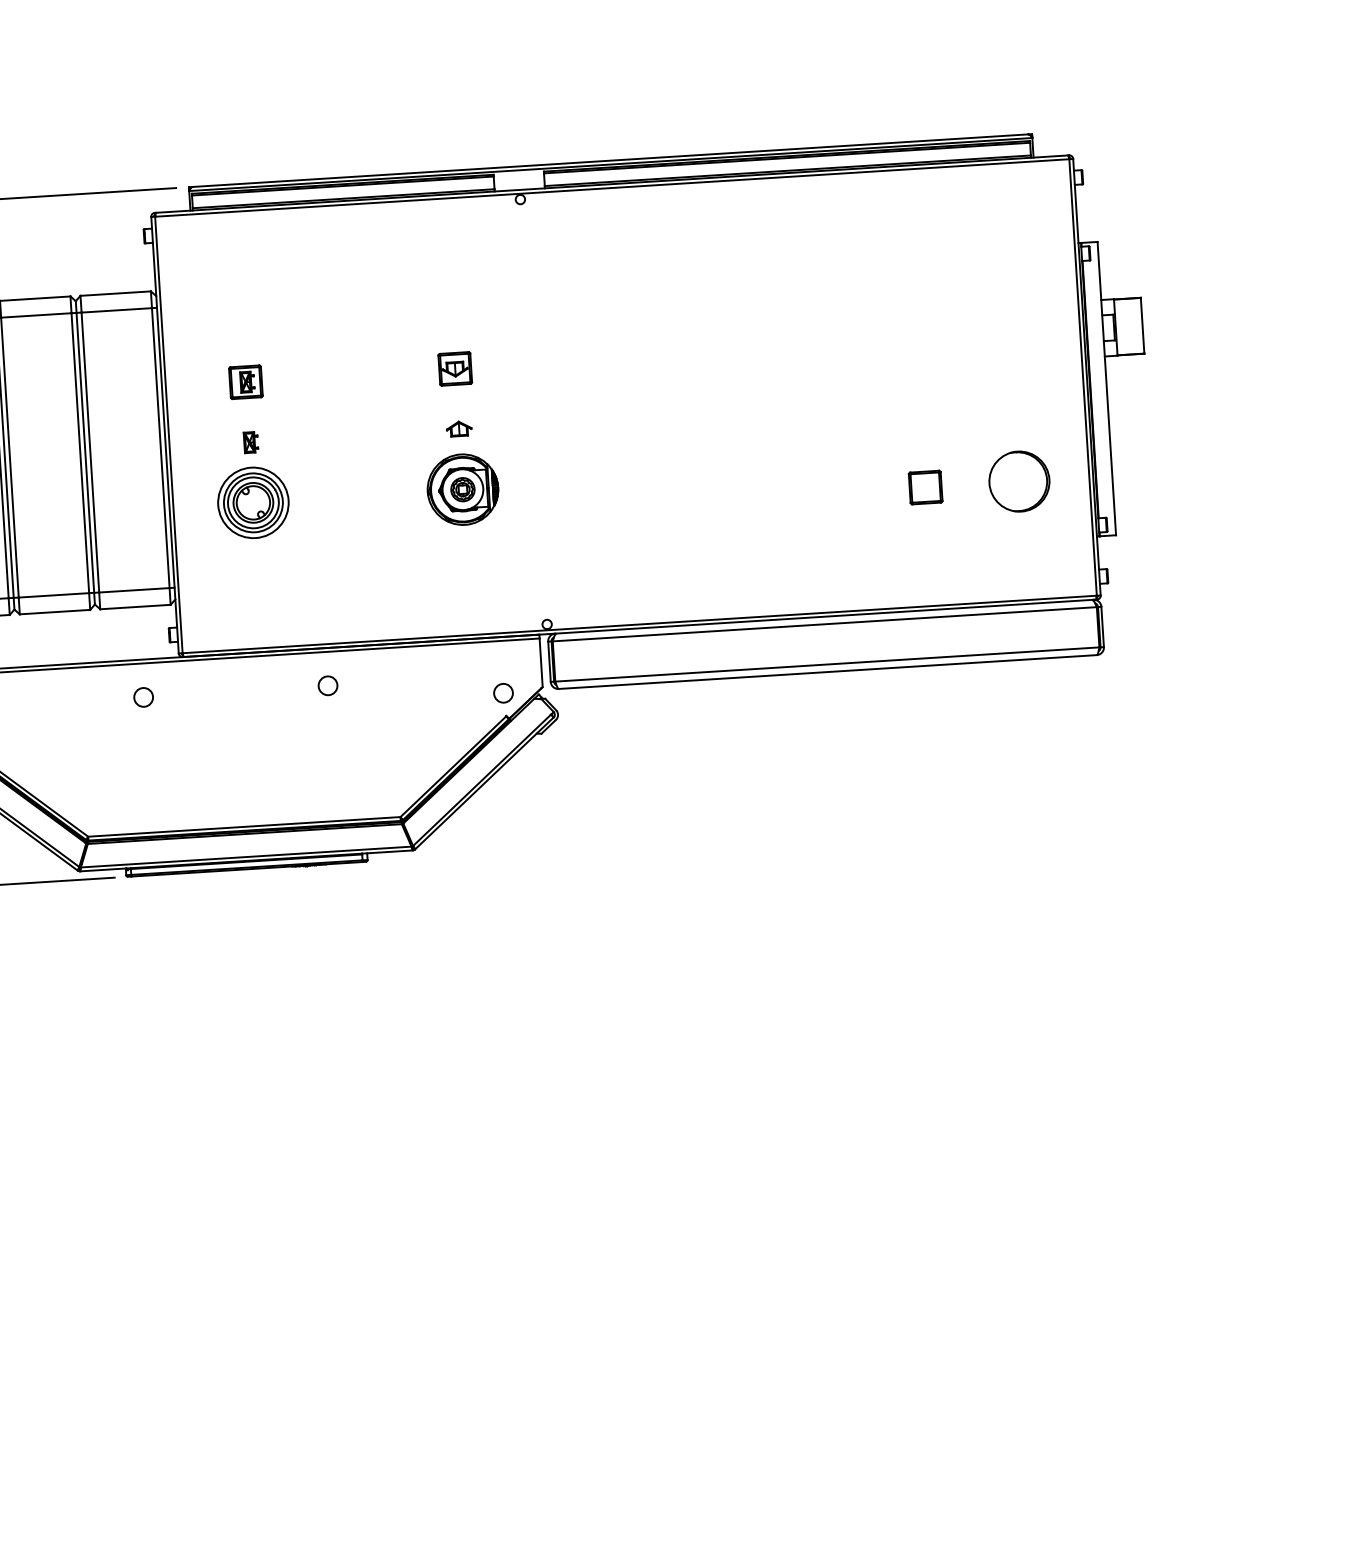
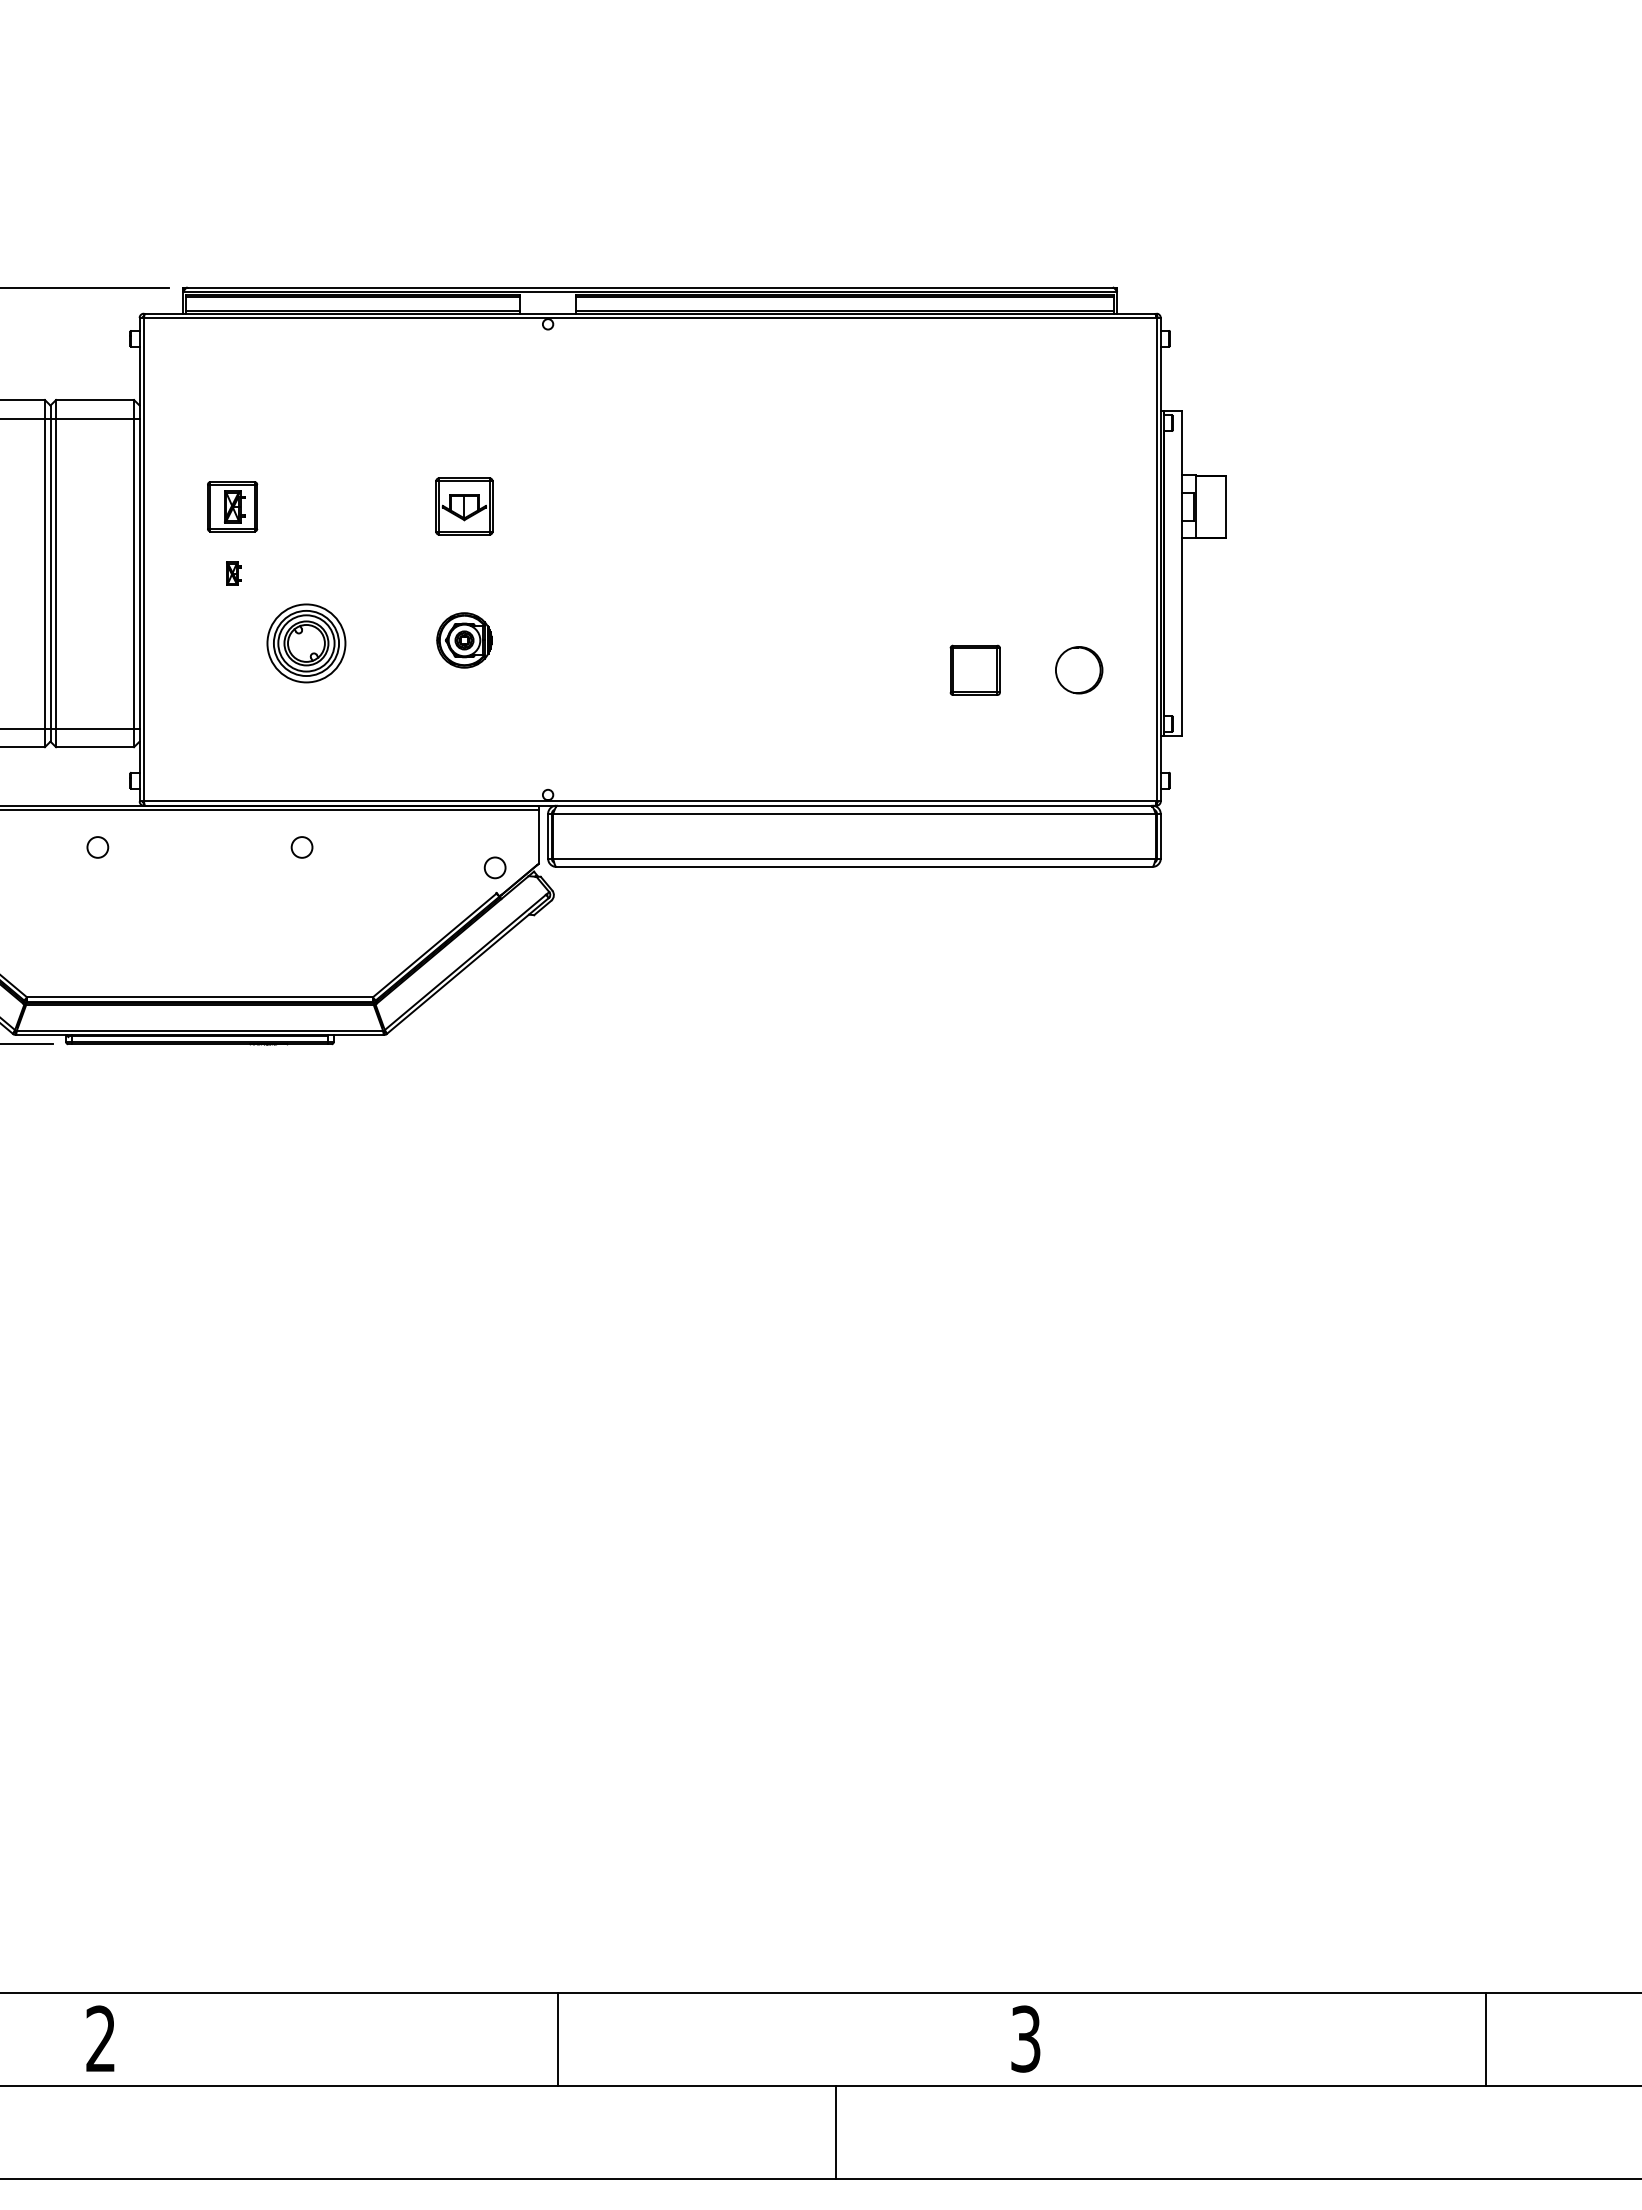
part: (455, 368) -> (464, 506), size x1.6
part: (245, 381) -> (232, 506), size x1.4
part: (459, 428) -> (464, 572), removed
part: (1019, 481) -> (1079, 670), size x0.7
part: (925, 486) -> (974, 669), size x1.4
part: (462, 489) -> (464, 640), size x0.7
part: (253, 502) -> (306, 643), moved

